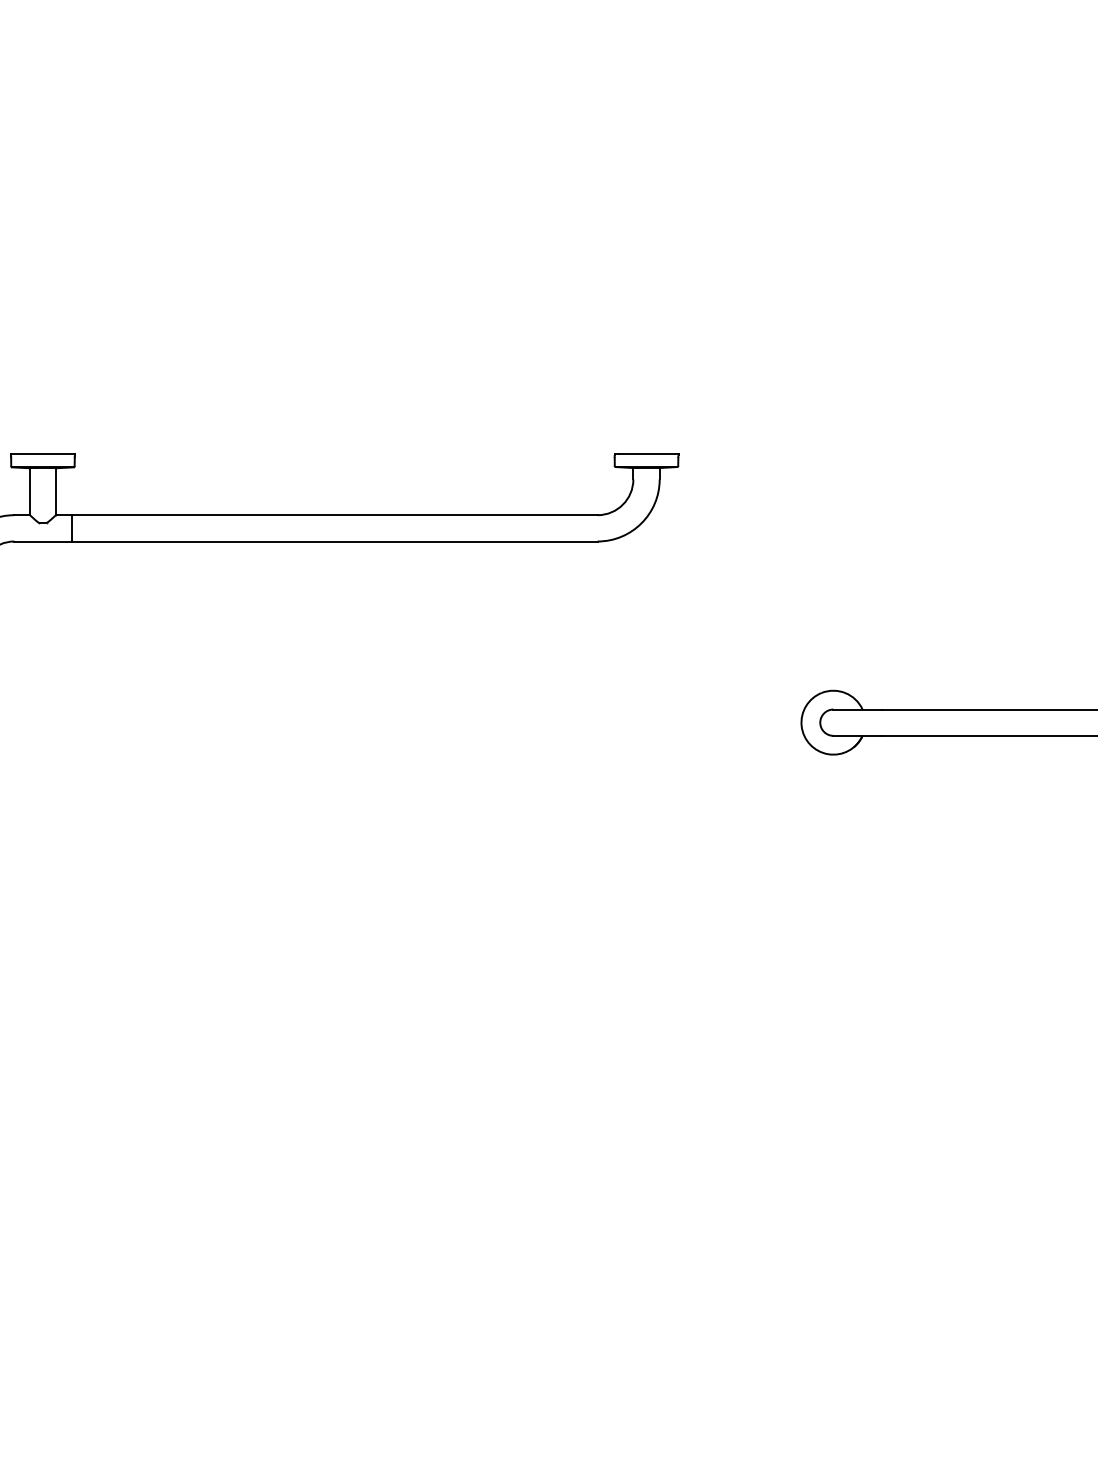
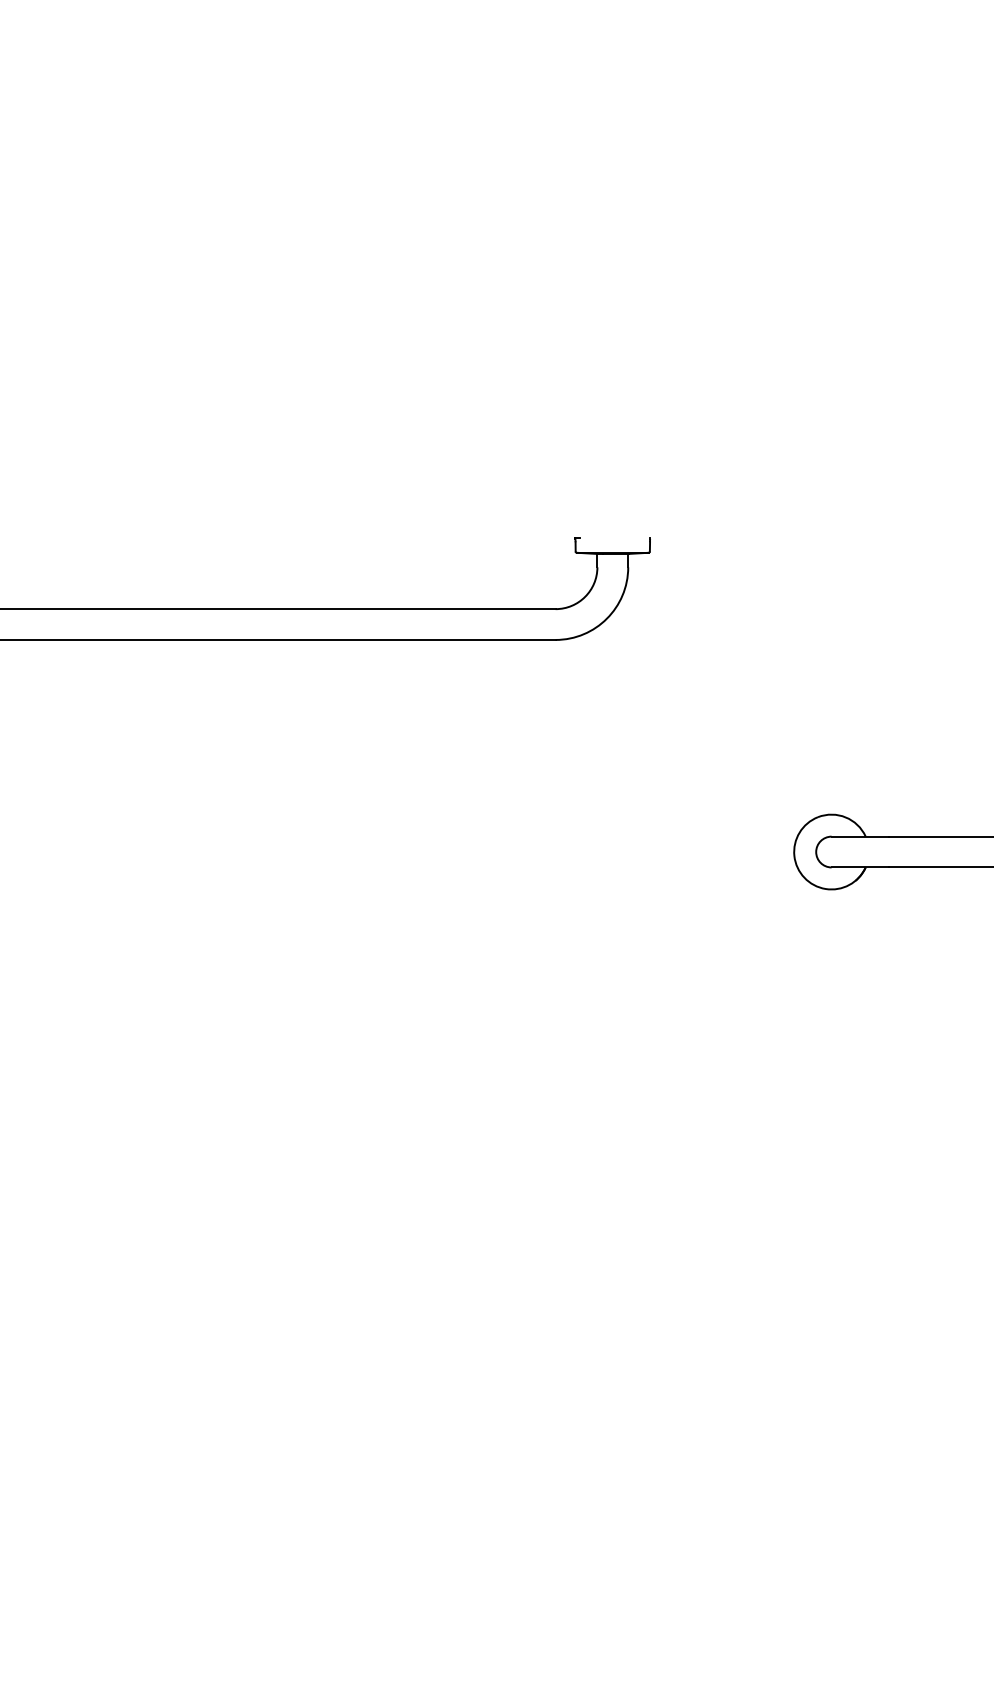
line: (648, 454) -> (615, 538), removed

